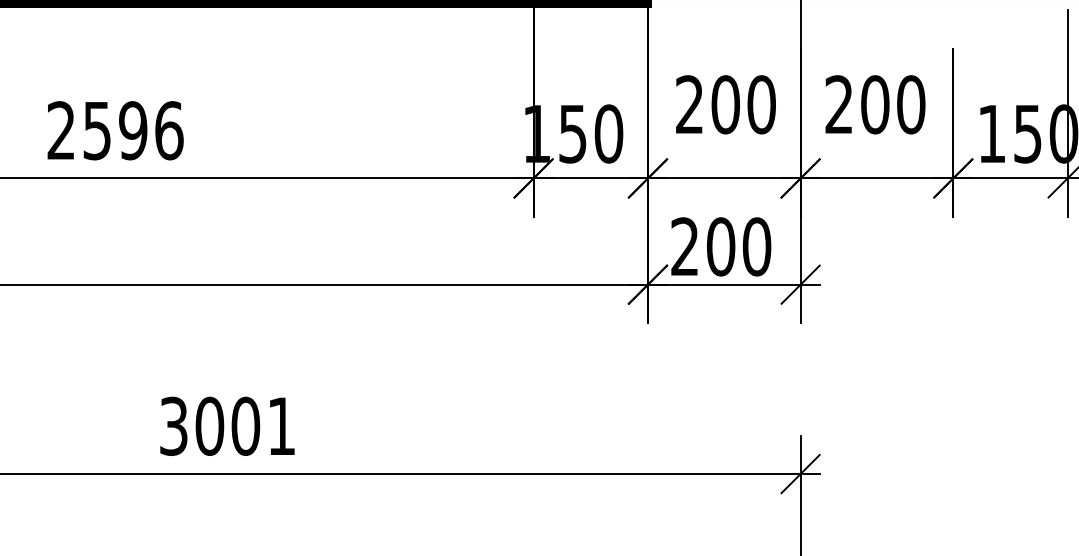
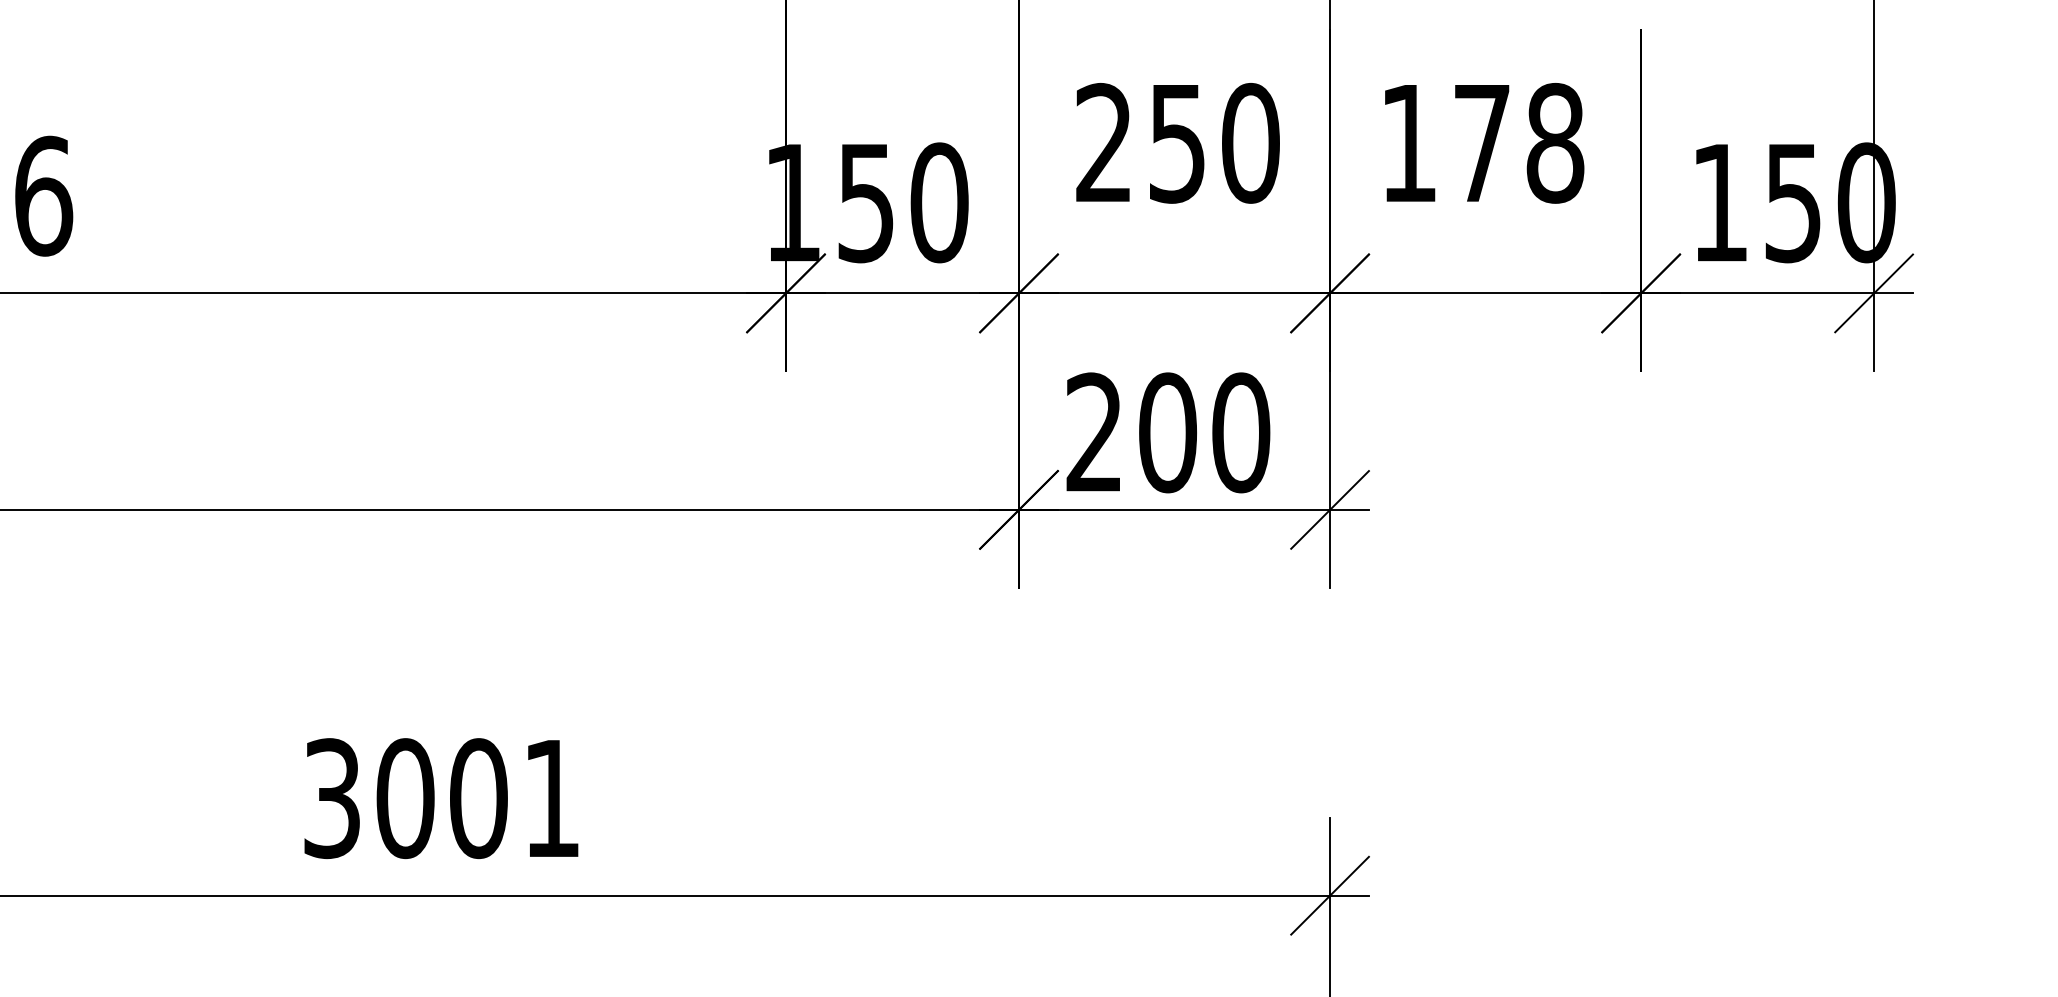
text: (725, 104) -> (1177, 142), 200 -> 250
text: (875, 104) -> (1482, 142), 200 -> 178
text: (227, 425) -> (441, 796), moved

